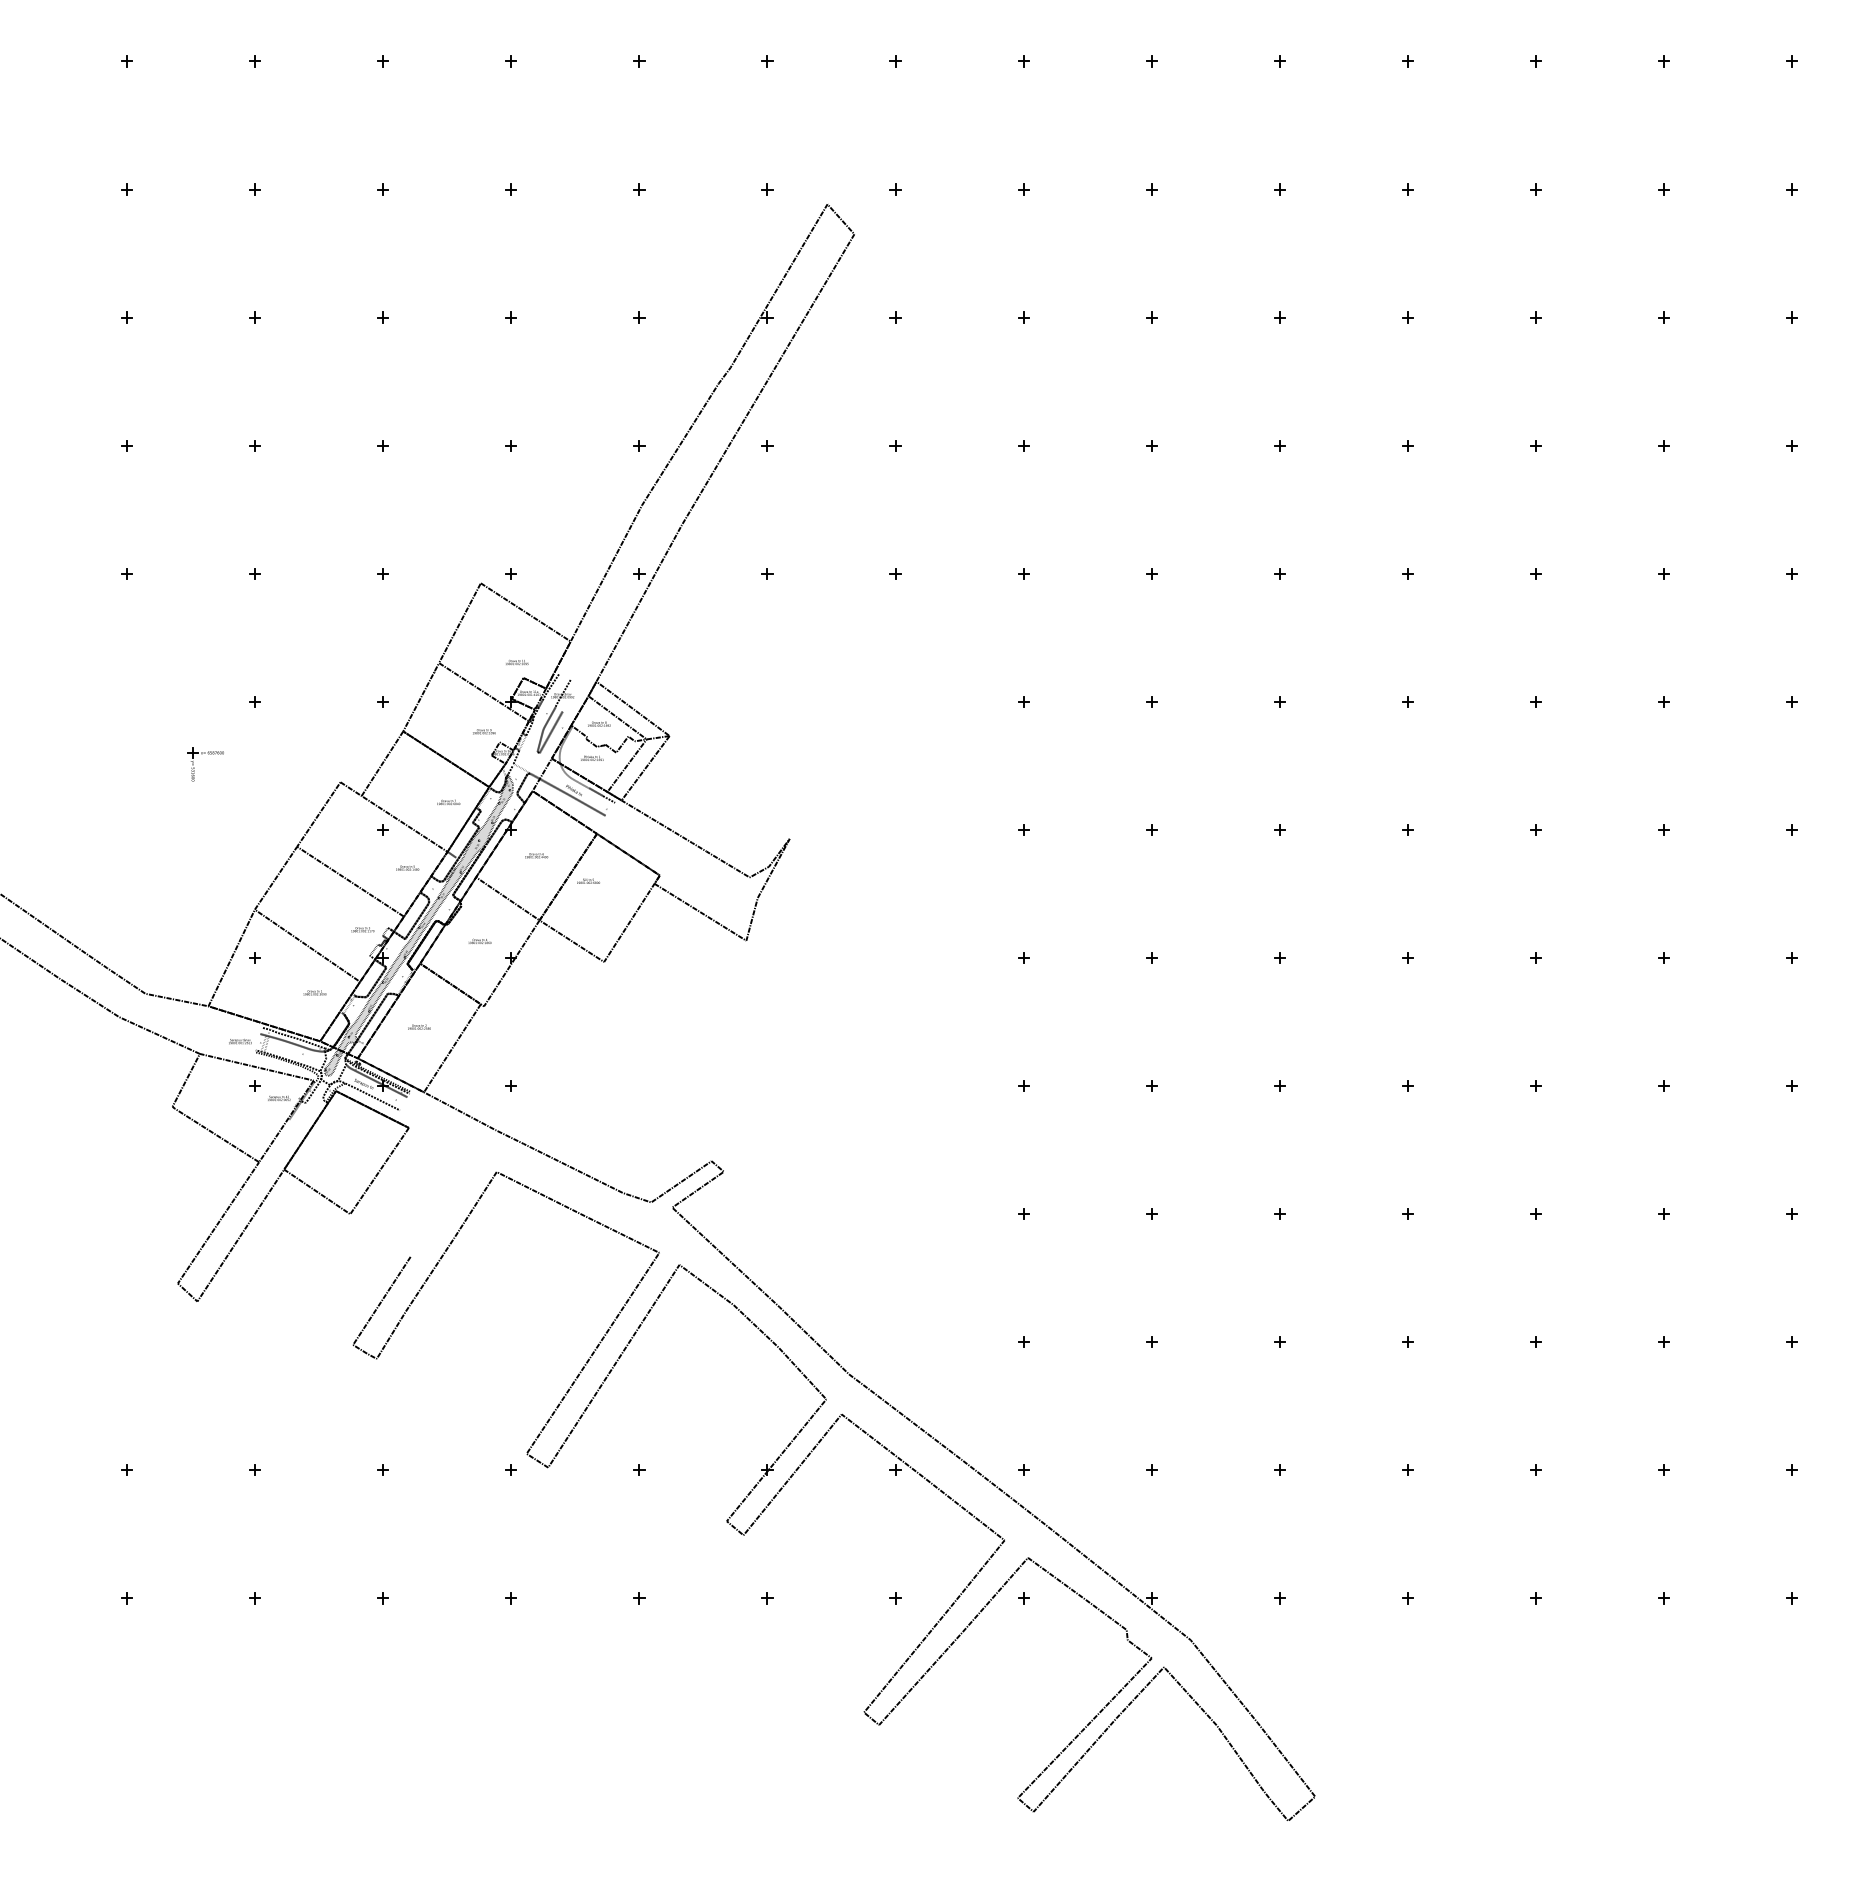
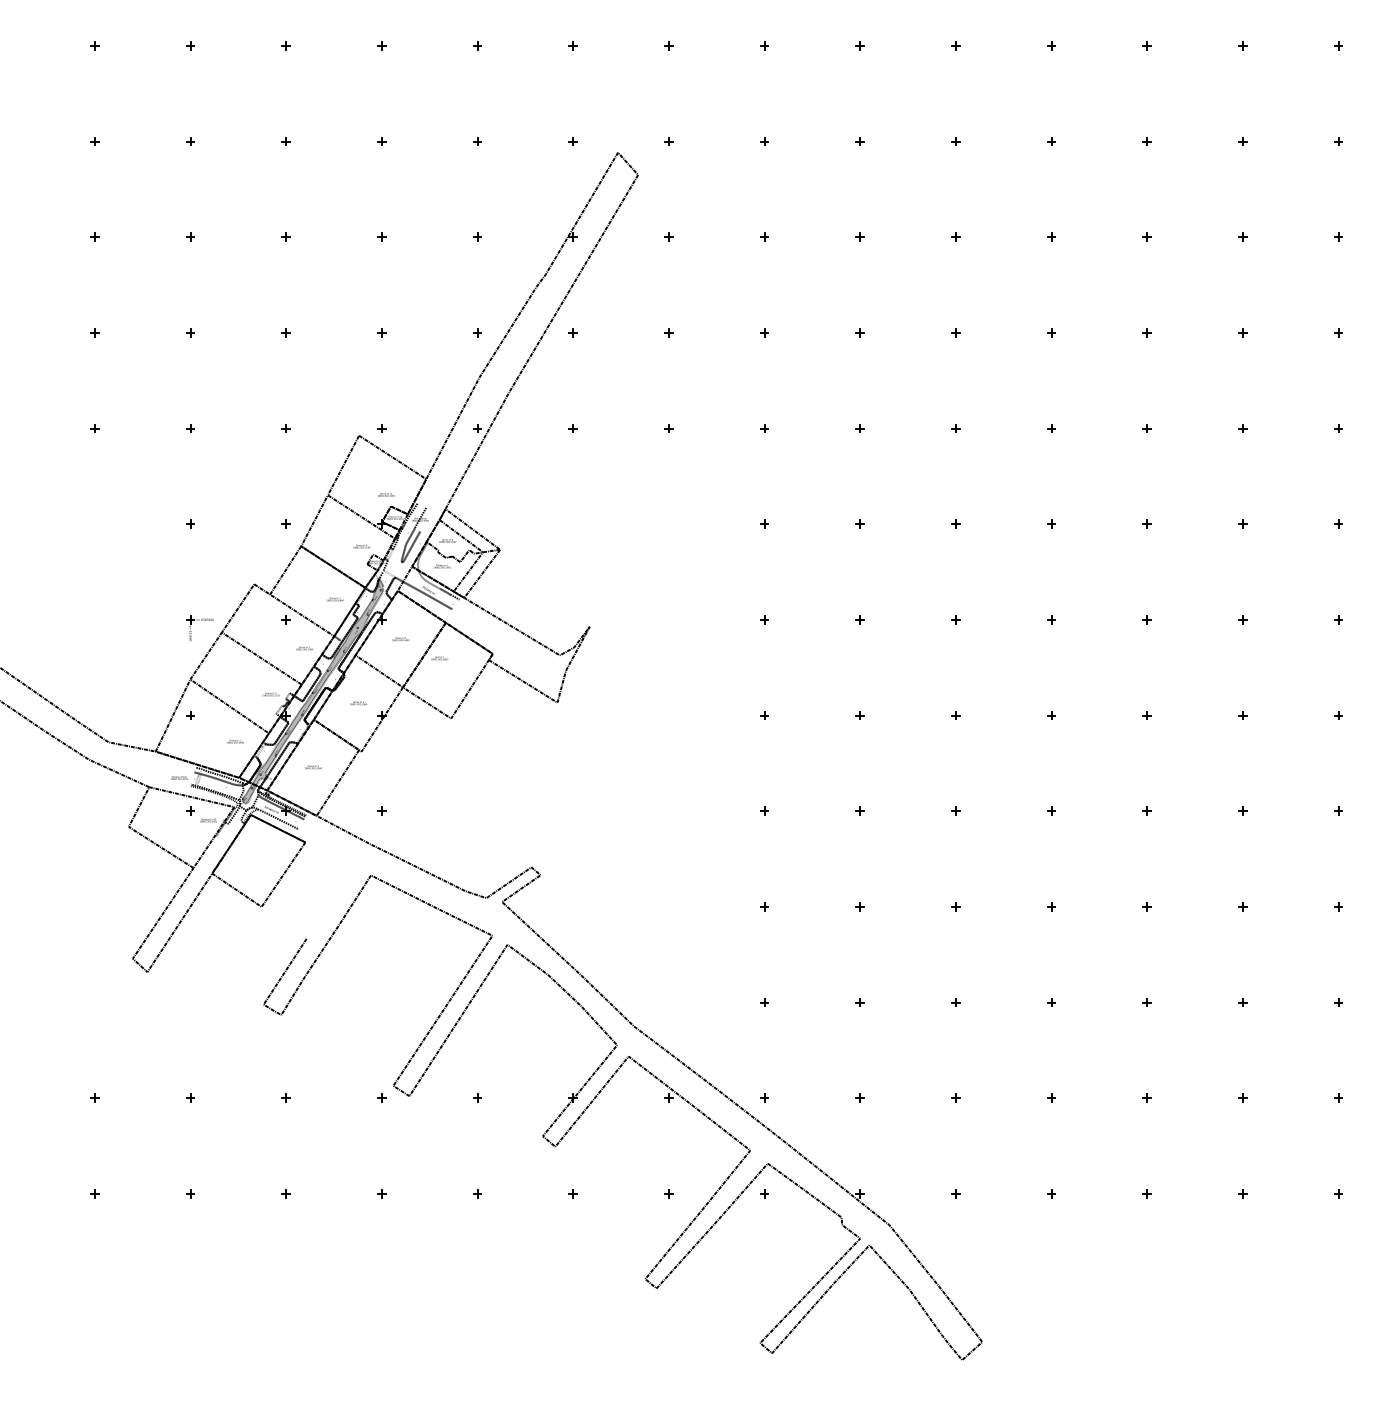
part: (202, 754) -> (197, 621), moved
fill: (418, 925) -> (312, 691), added

